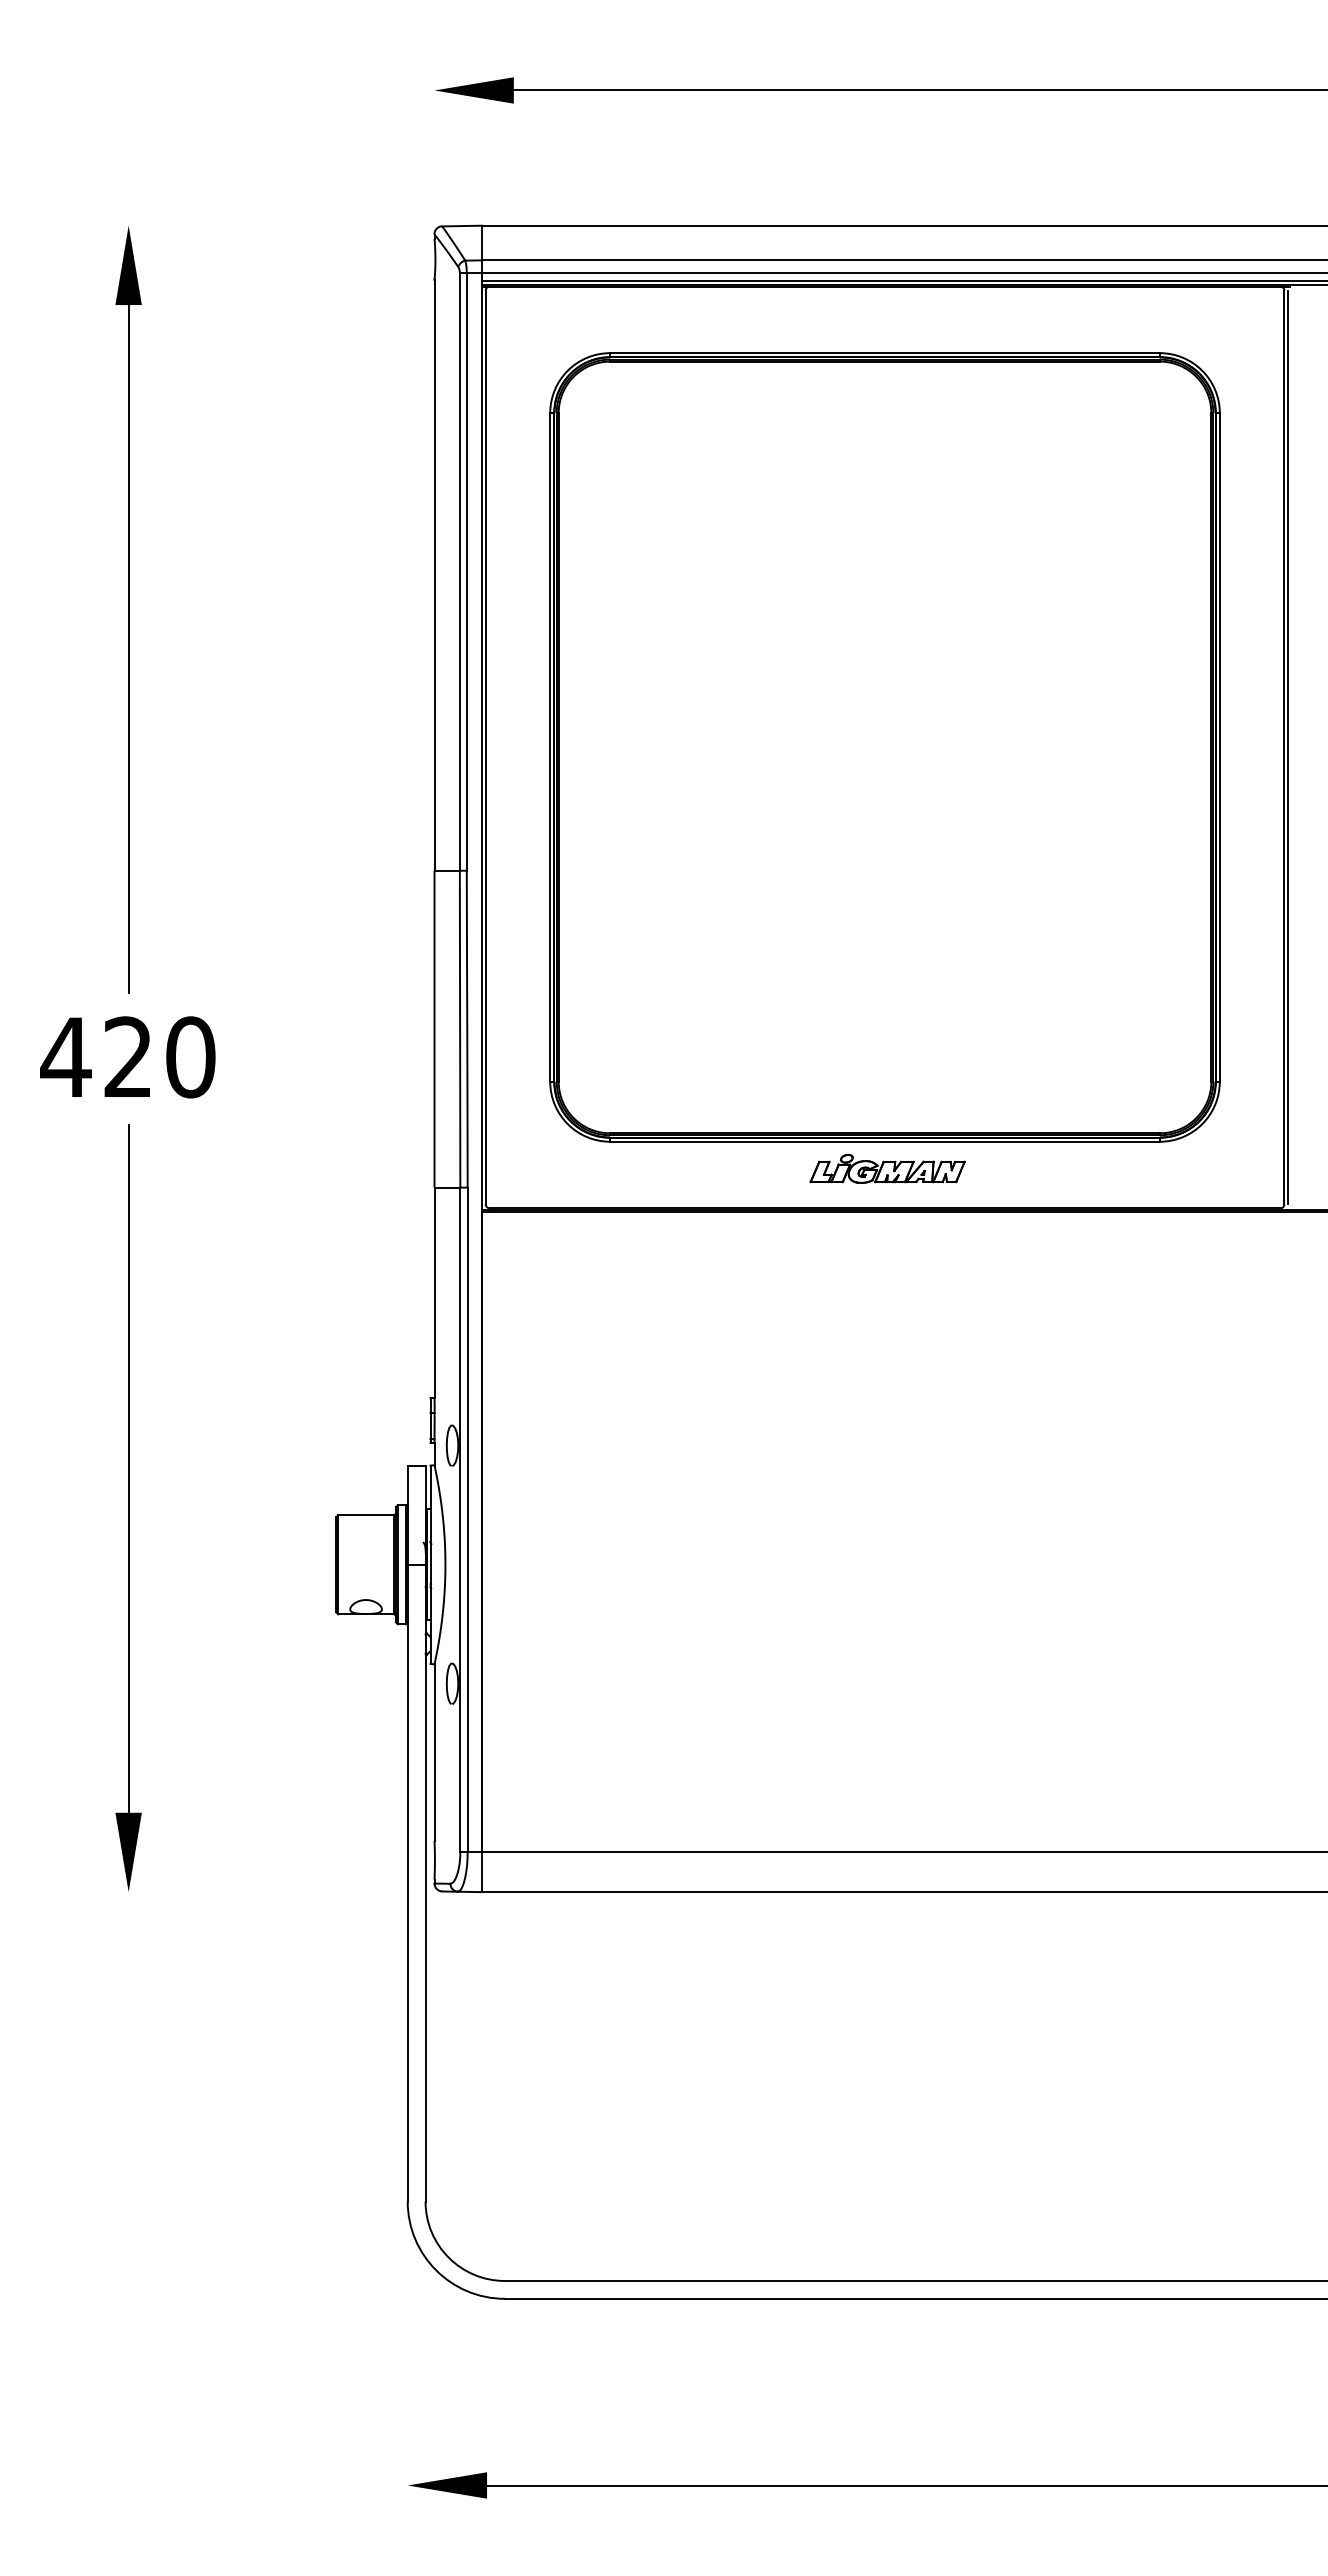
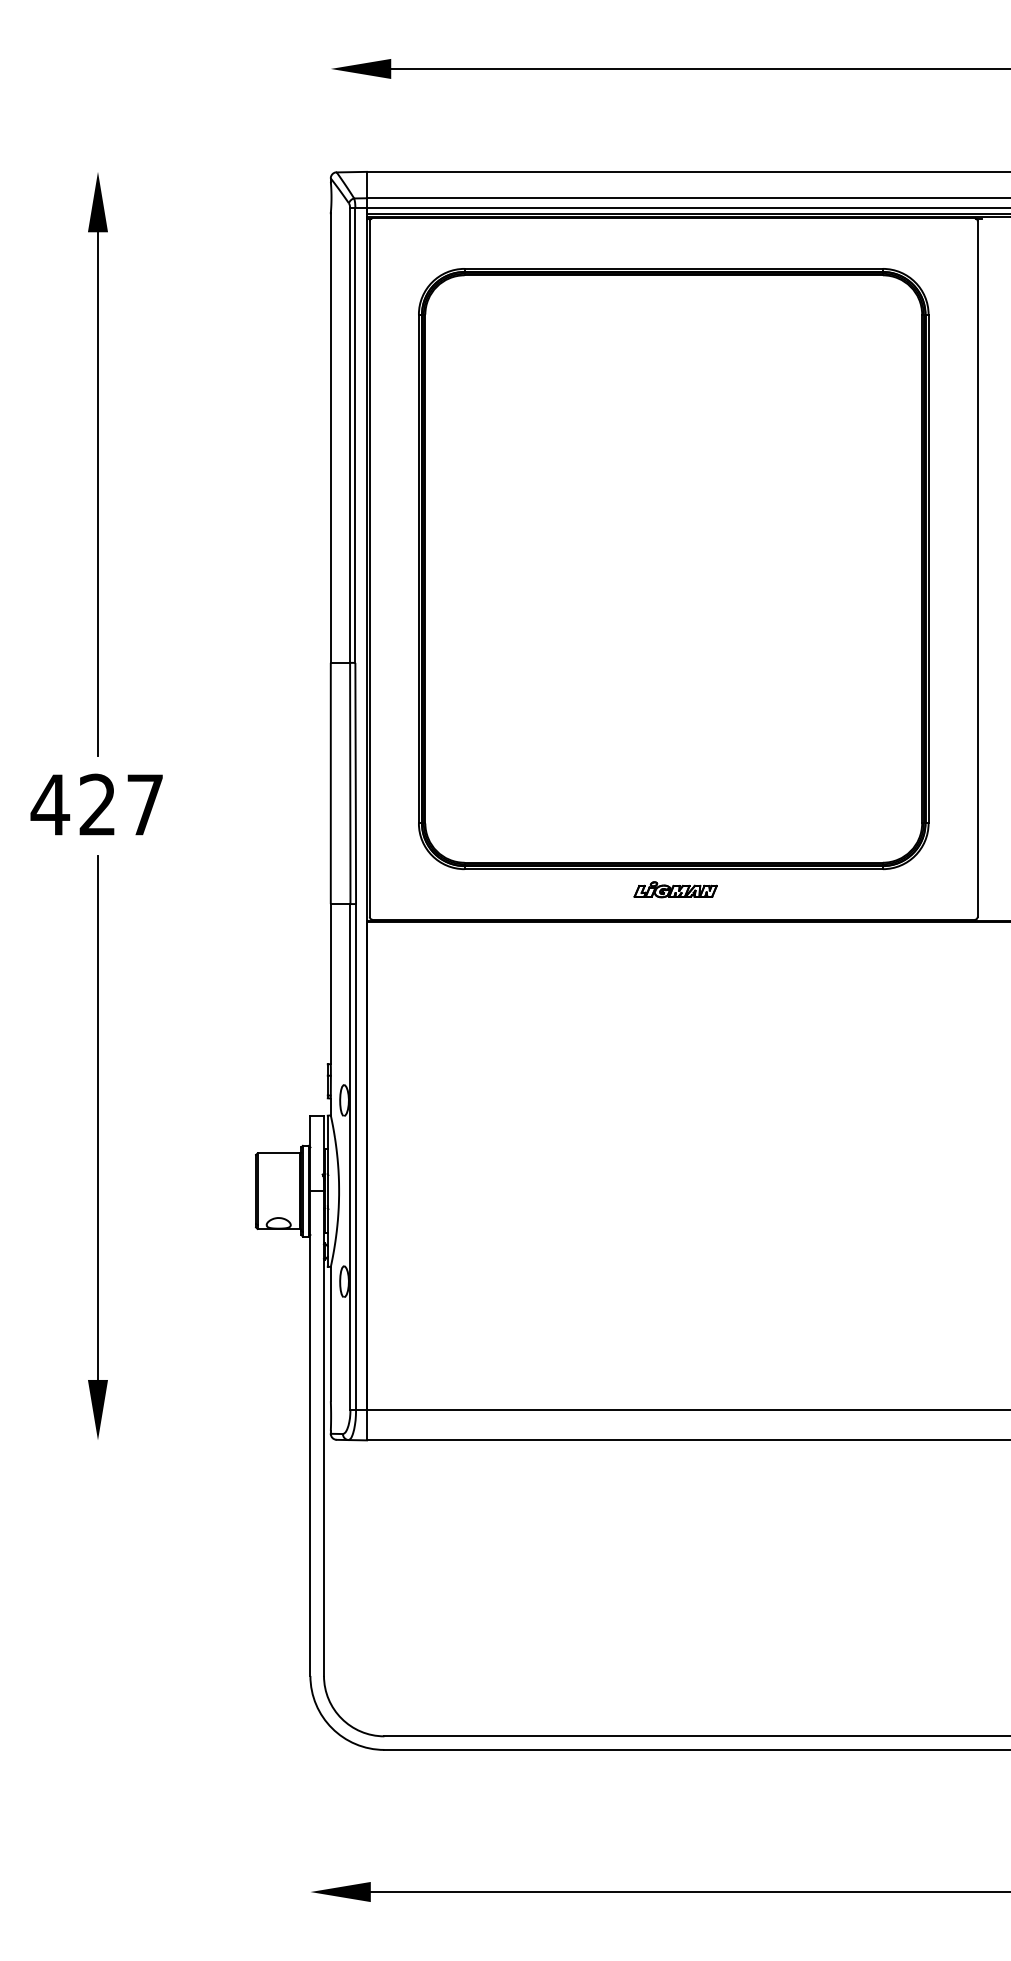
line: (1287, 747) -> (980, 569), removed
text: (190, 1057) -> (145, 805), 420 -> 427
part: (887, 1168) -> (675, 889), size x0.7

